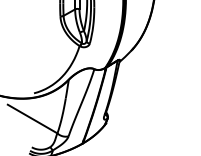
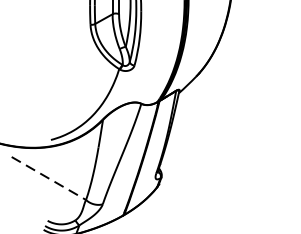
line: (32, 119) -> (48, 179), solid -> dashed

